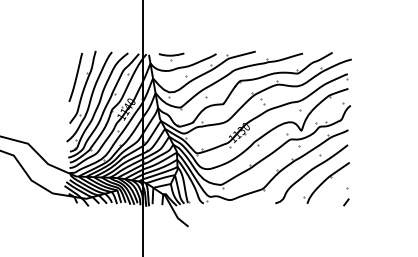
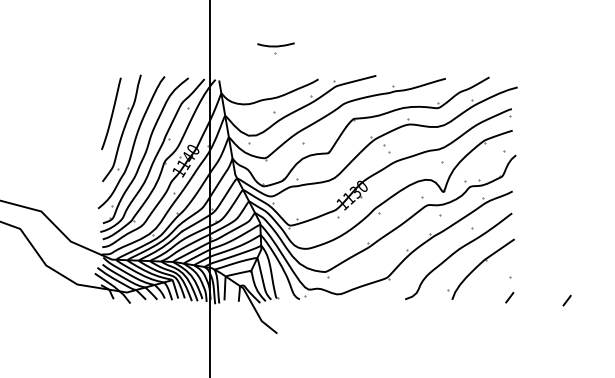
part: (171, 56) -> (275, 47), moved
line: (385, 204) -> (567, 300), added

